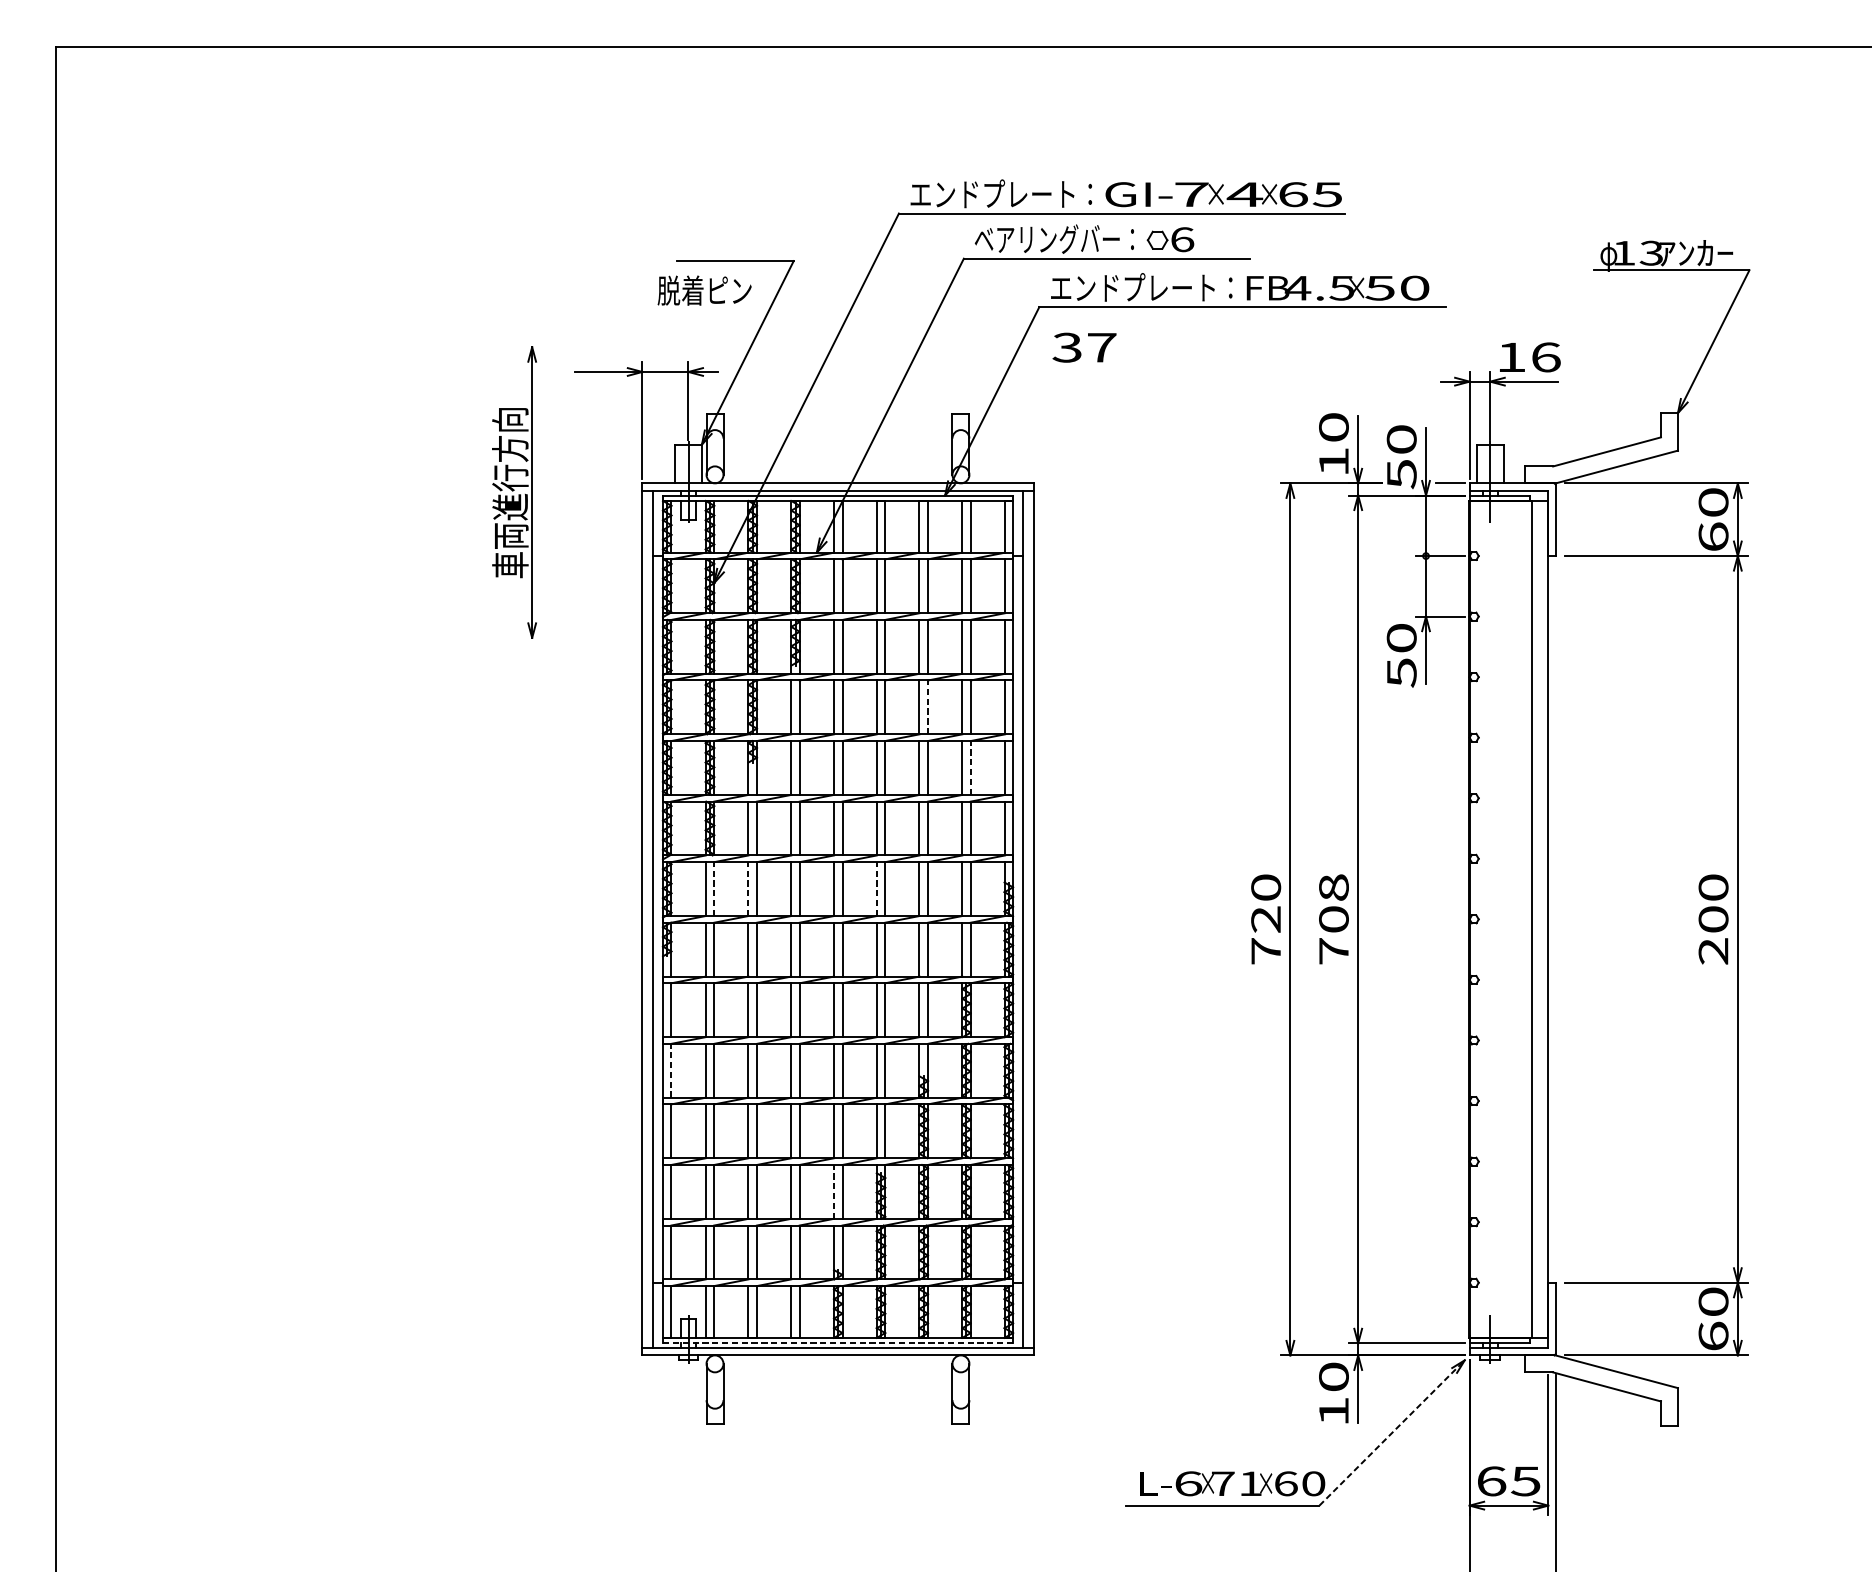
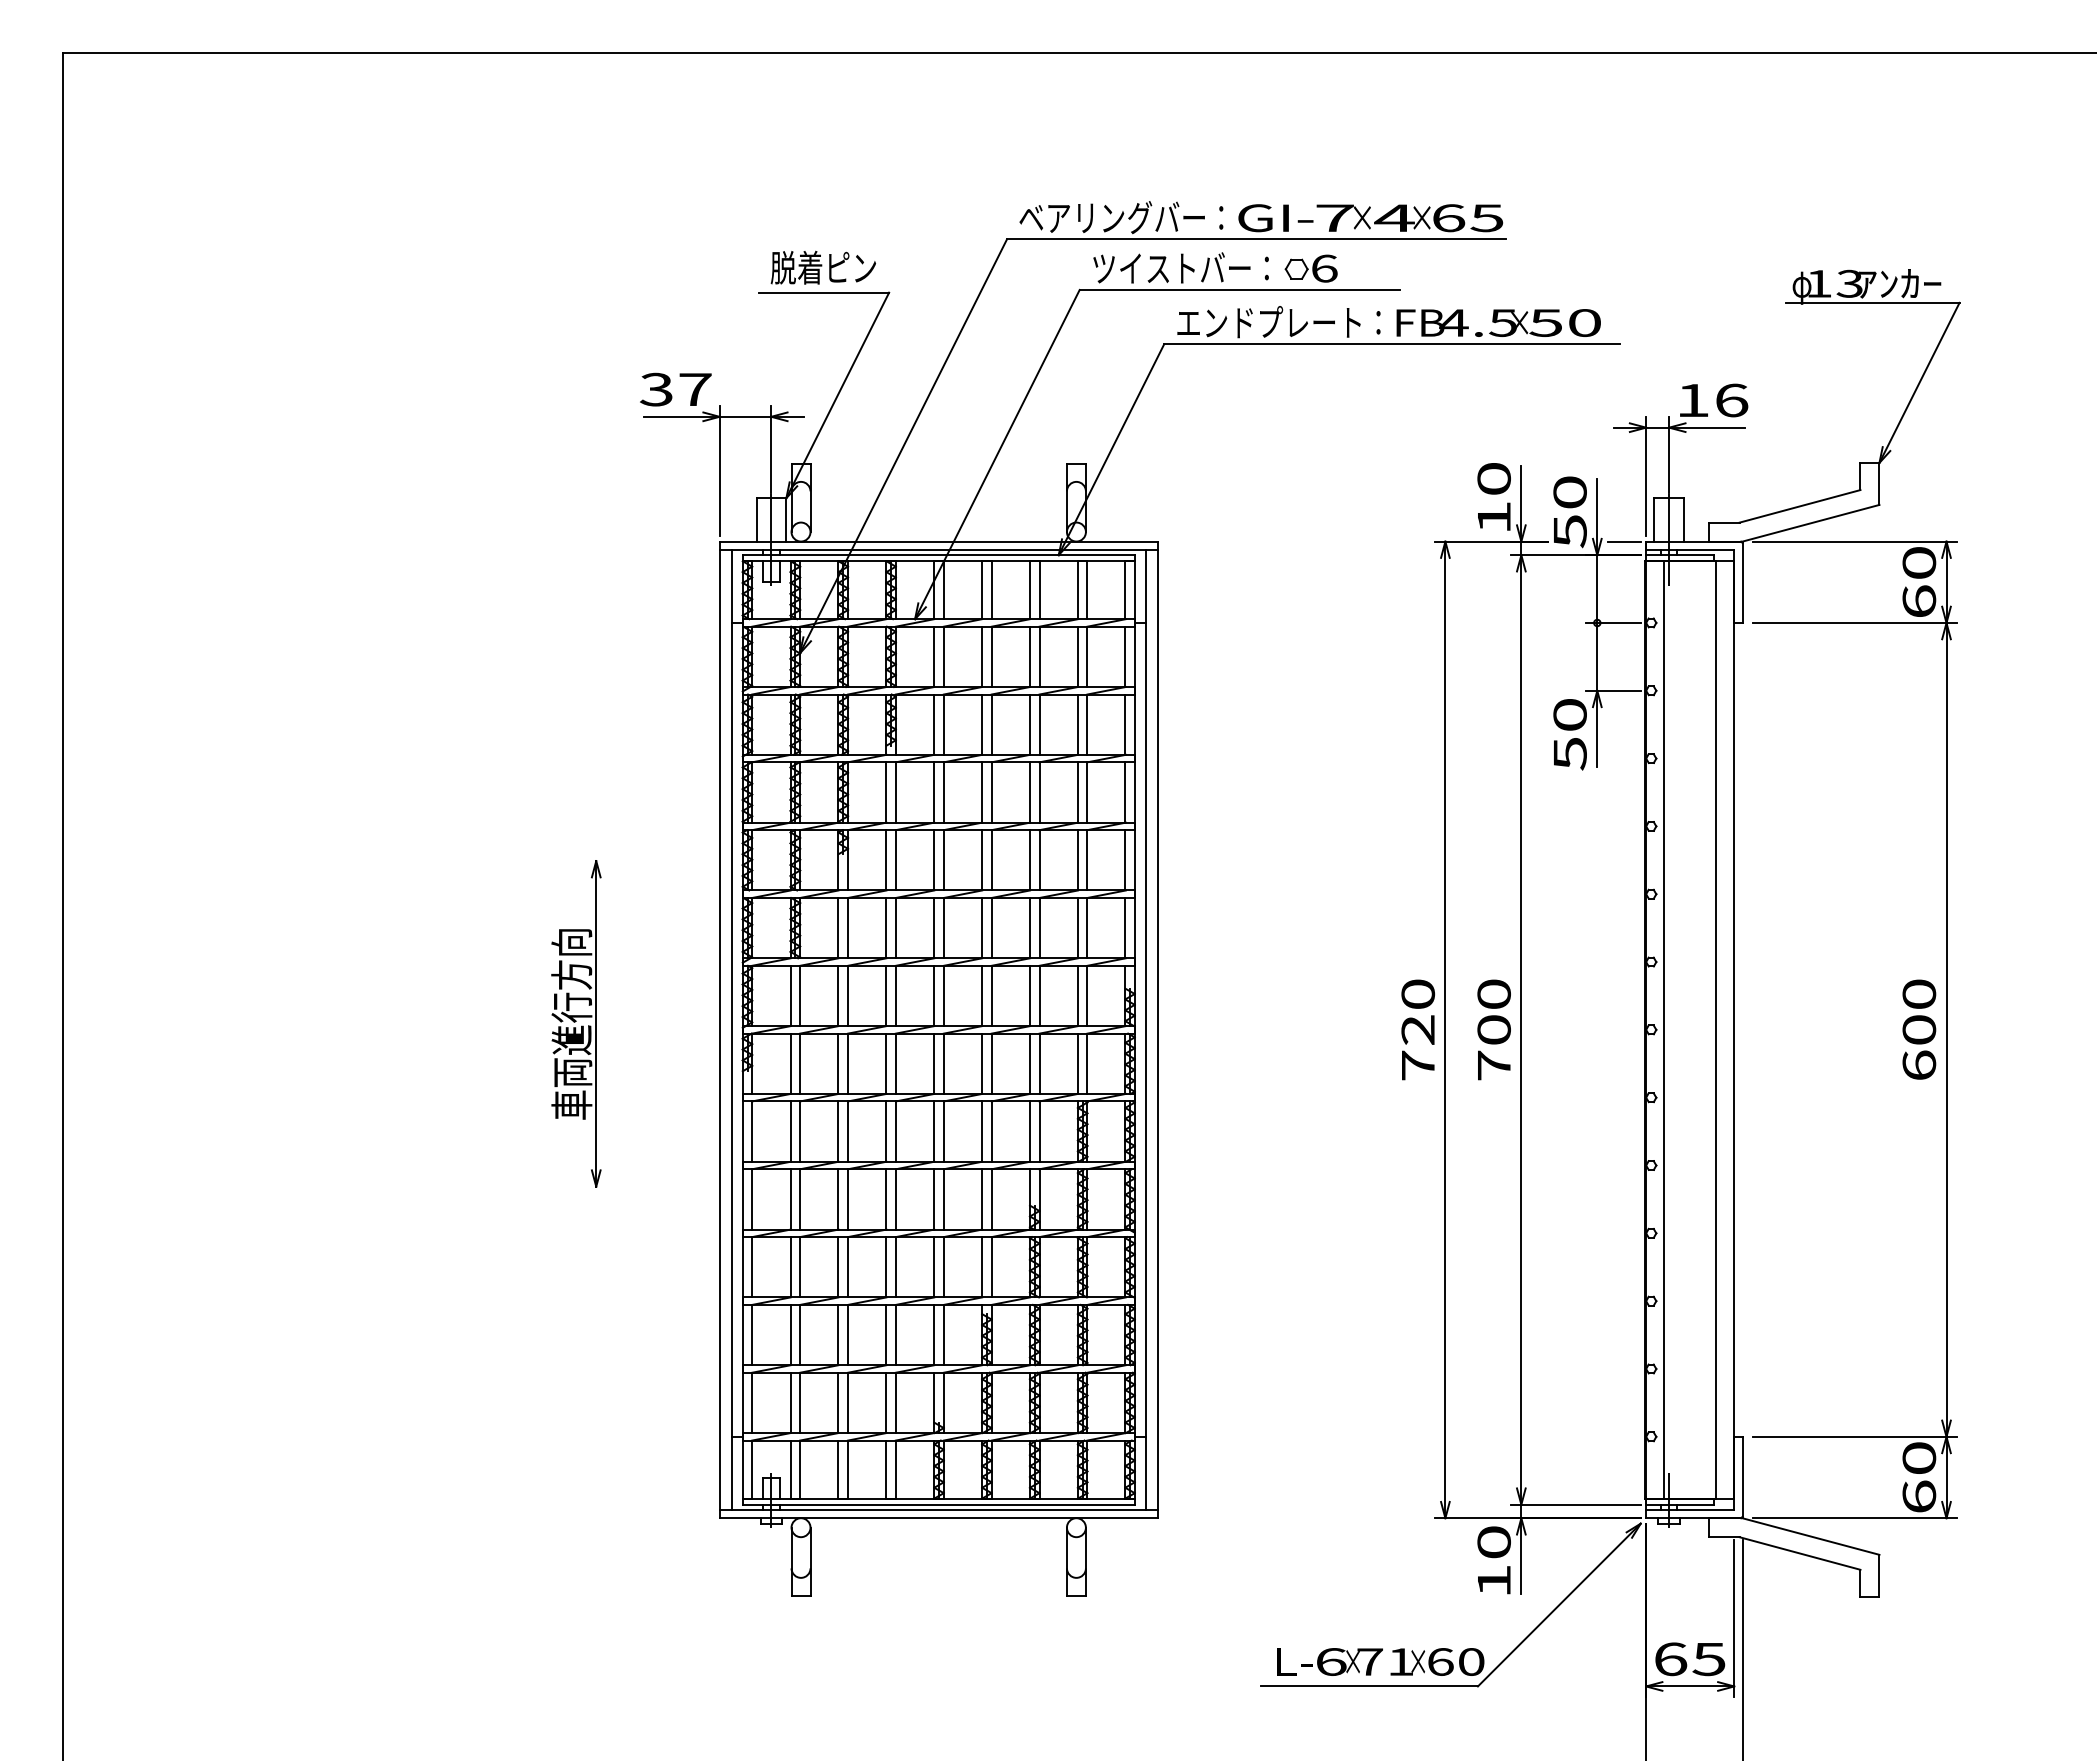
text: (992, 194) -> (1111, 217), エンドプレート： -> ベアリングバー：
text: (1054, 238) -> (1181, 267), ベアリングバー： -> ツイストバー：
text: (703, 290) -> (822, 267), moved
text: (1084, 347) -> (675, 389), moved
part: (514, 492) -> (576, 1023), moved
line: (927, 707) -> (1039, 792), dashed -> solid
line: (970, 767) -> (1087, 859), dashed -> solid
text: (1333, 887) -> (1493, 994), 708 -> 700
line: (714, 888) -> (800, 995), dashed -> solid
line: (748, 888) -> (838, 995), dashed -> solid
line: (877, 888) -> (982, 995), dashed -> solid
line: (1486, 919) -> (1664, 1029), added
text: (1713, 951) -> (1919, 1065), 200 -> 600
line: (671, 1069) -> (752, 1198), dashed -> solid
line: (834, 1191) -> (934, 1334), dashed -> solid
line: (837, 1343) -> (938, 1504), dashed -> solid
line: (1392, 1432) -> (1559, 1604), dashed -> solid

